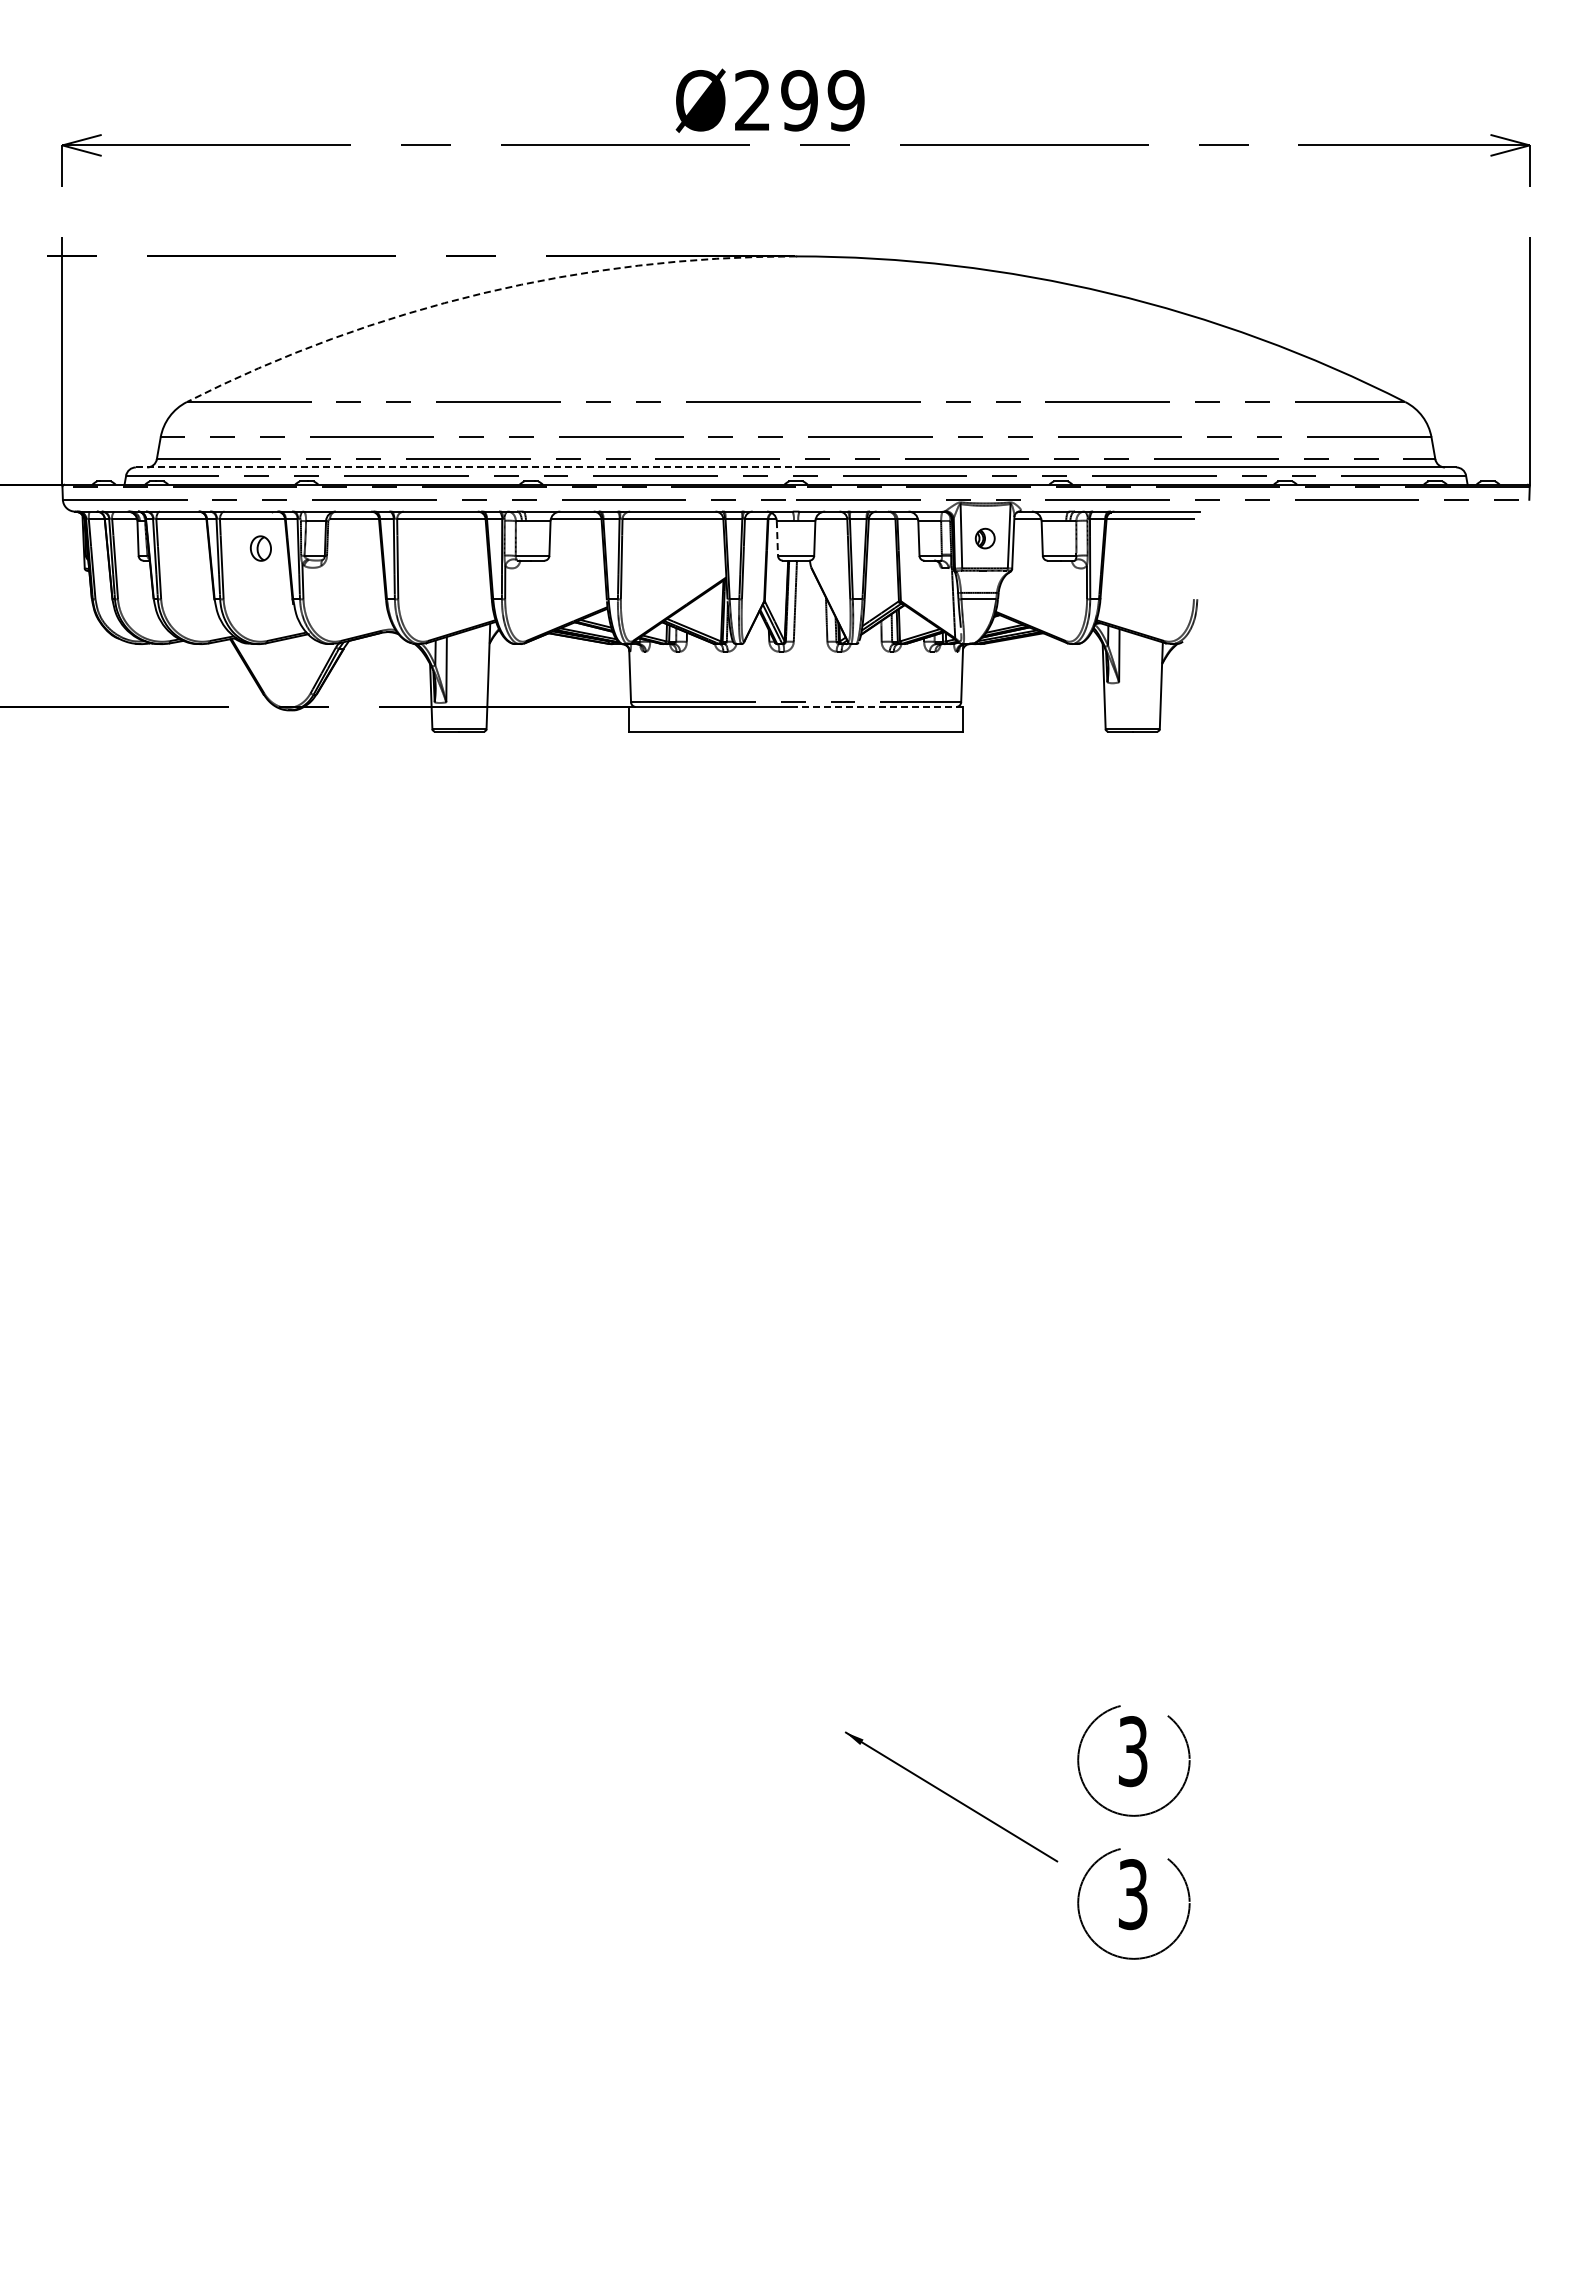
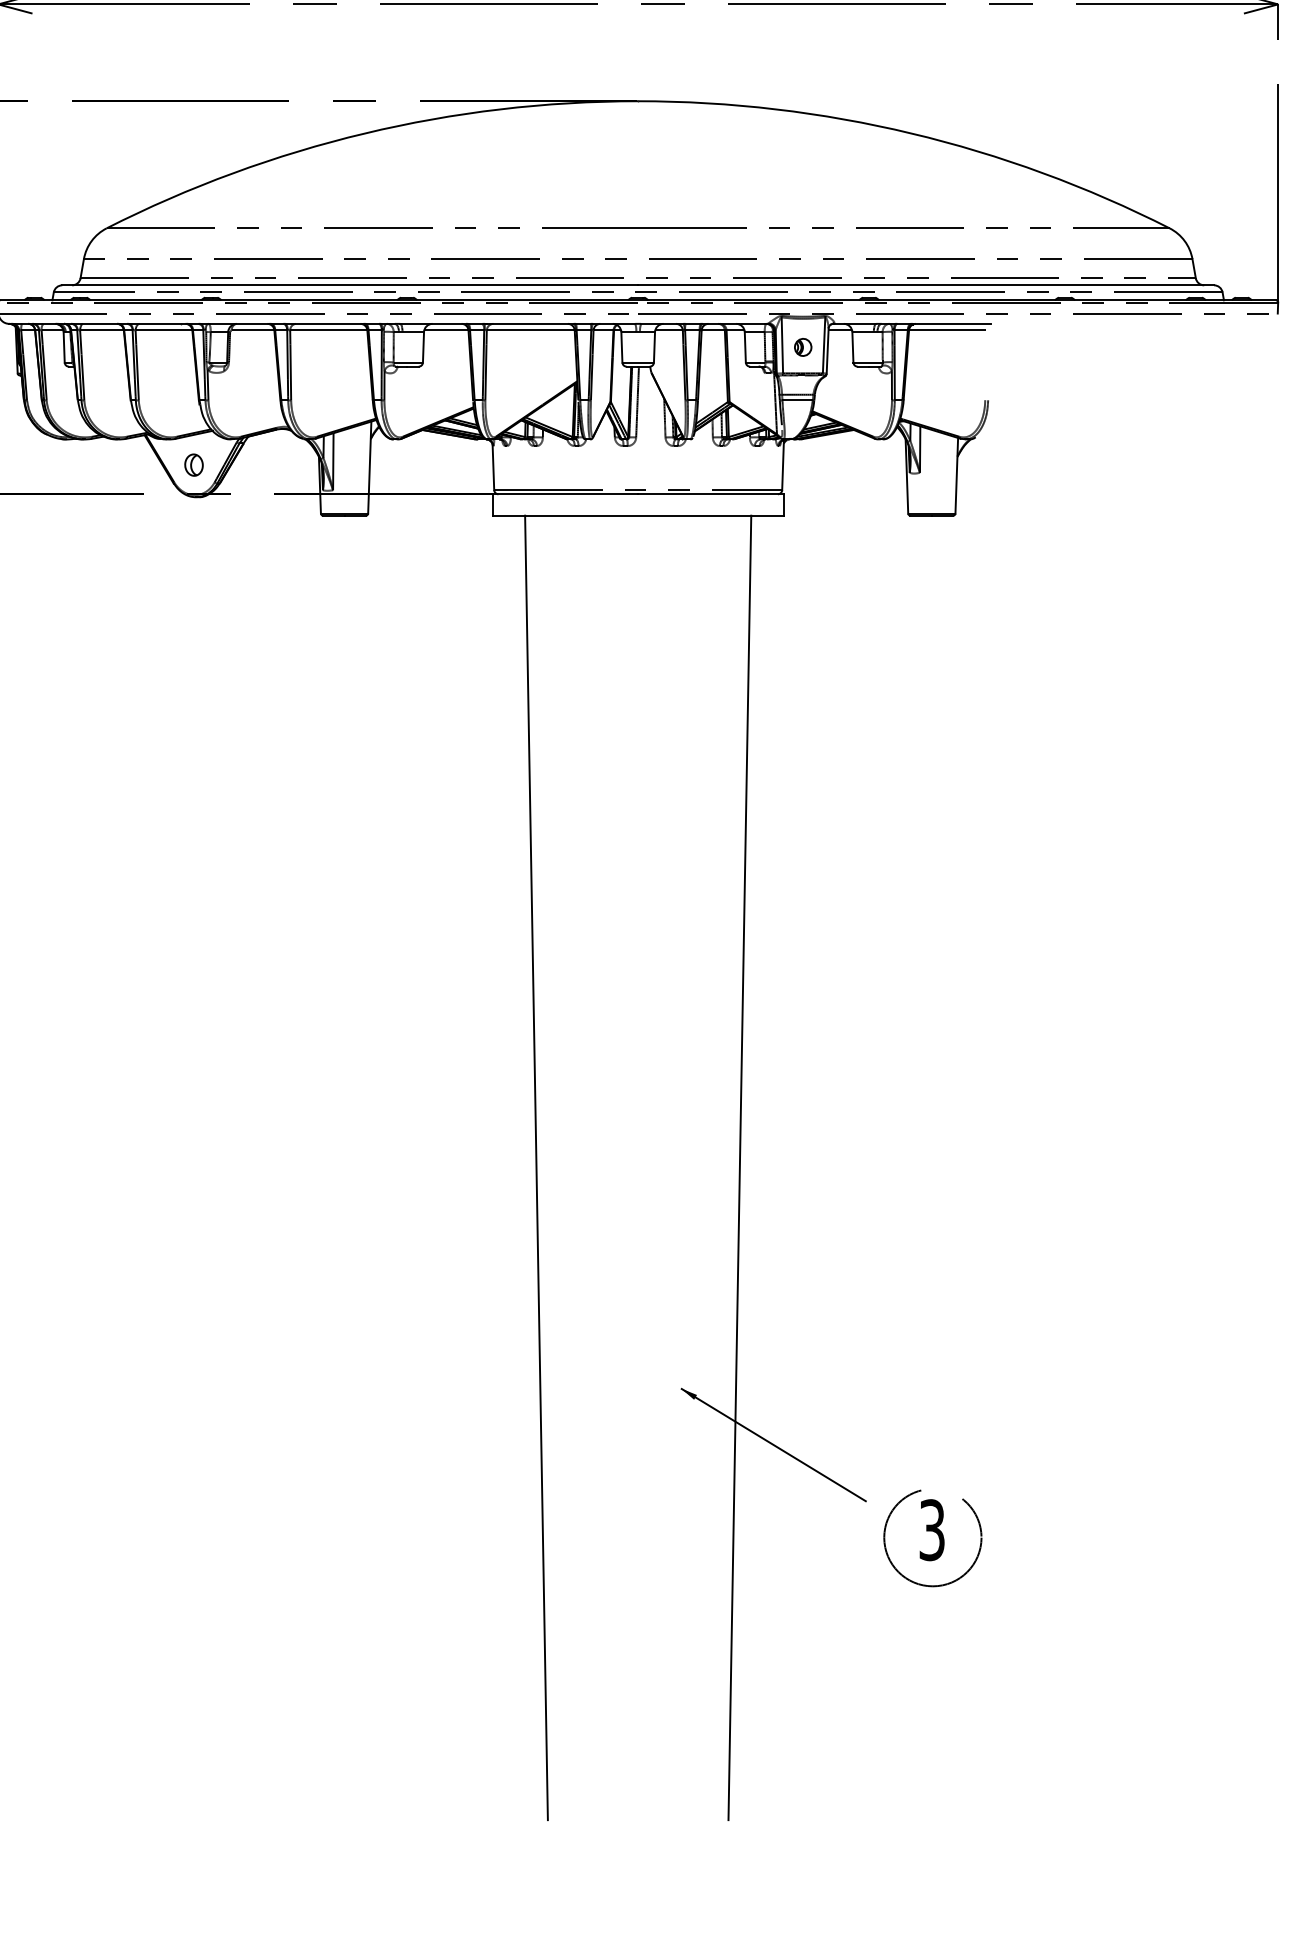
arc: (482, 293) -> (364, 133), dashed -> solid
line: (466, 467) -> (350, 285), dashed -> solid
line: (777, 539) -> (621, 348), dashed -> solid
part: (260, 548) -> (193, 465), moved
line: (879, 706) -> (710, 493), dashed -> solid
line: (679, 1478) -> (536, 1167), added
line: (912, 1478) -> (739, 1167), added
part: (1136, 1754) -> (935, 1408), removed

